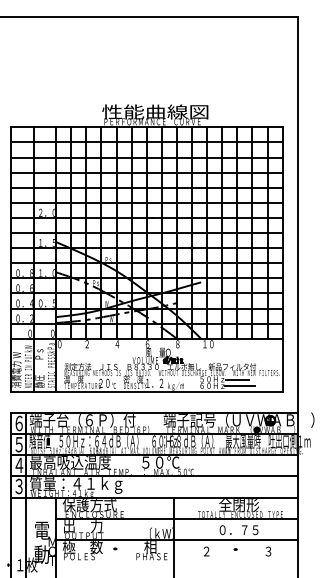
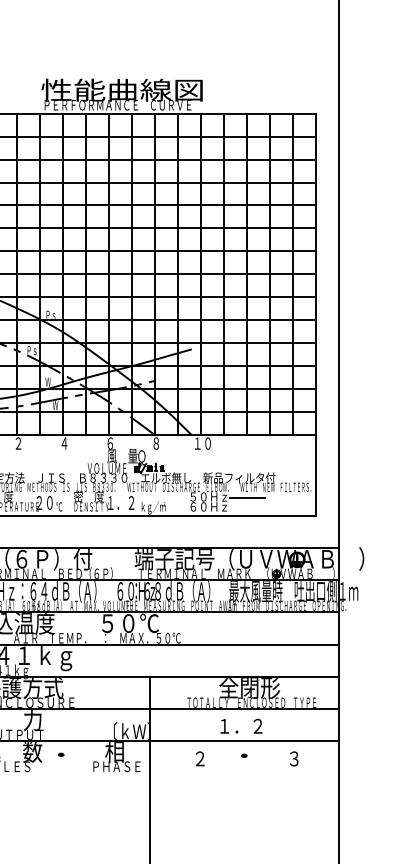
line: (240, 386) -> (251, 507), removed
text: (238, 530) -> (248, 726), ０．７５ -> １．２

